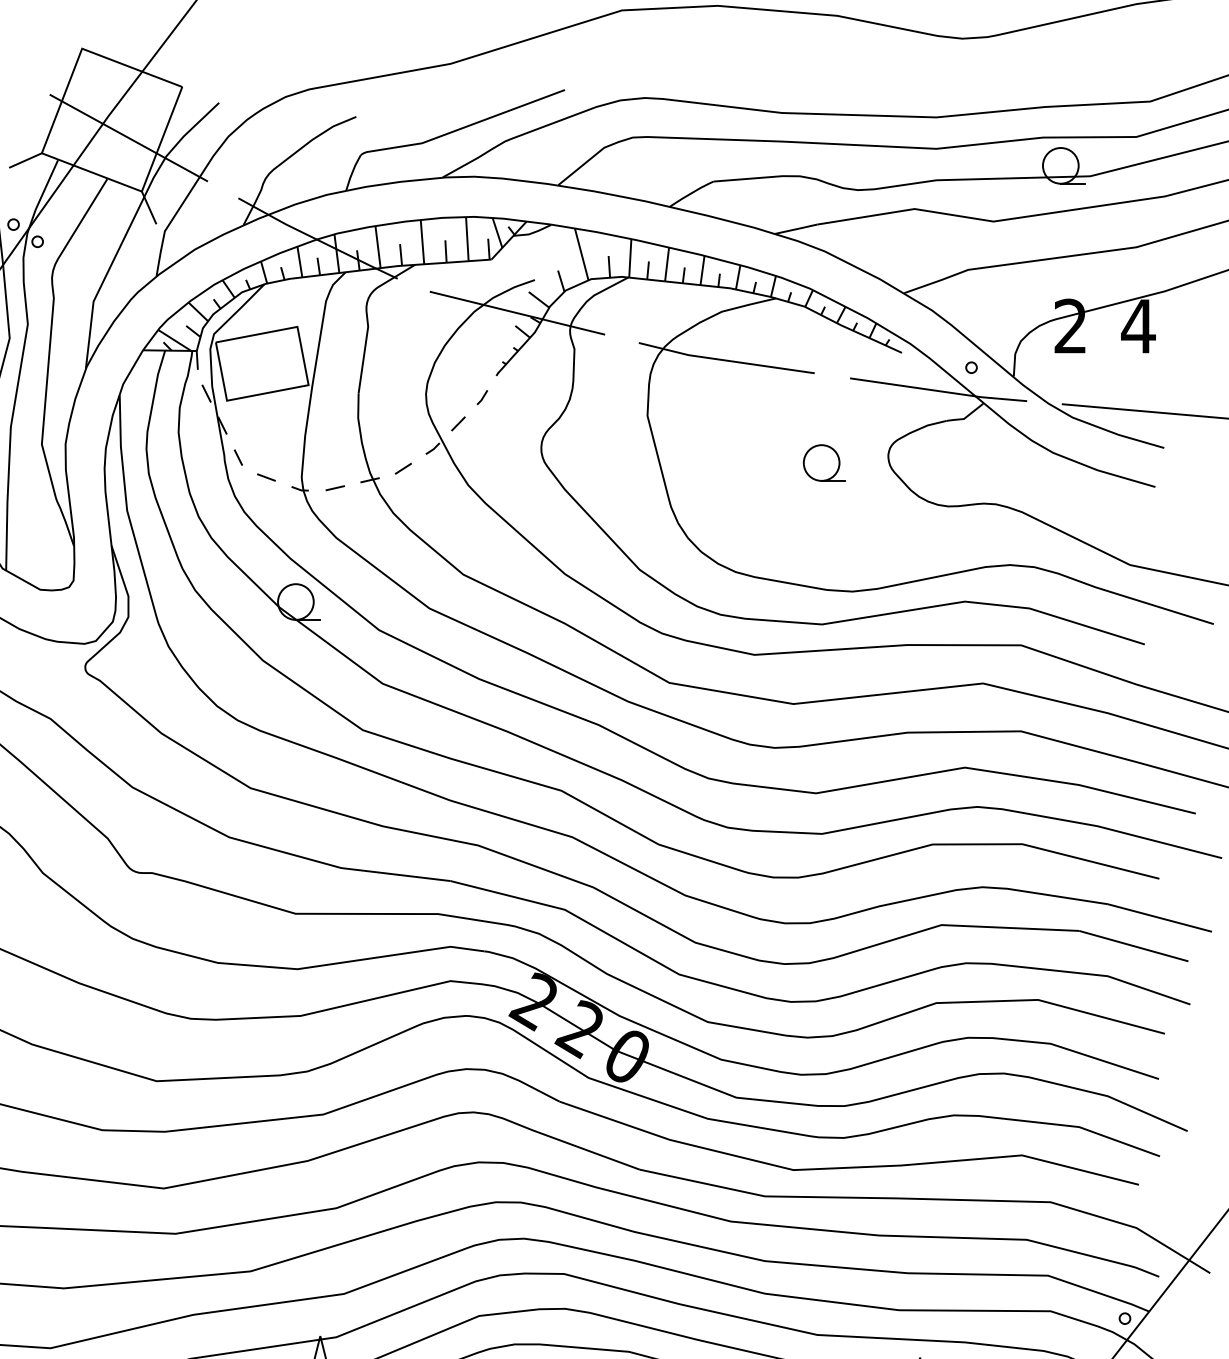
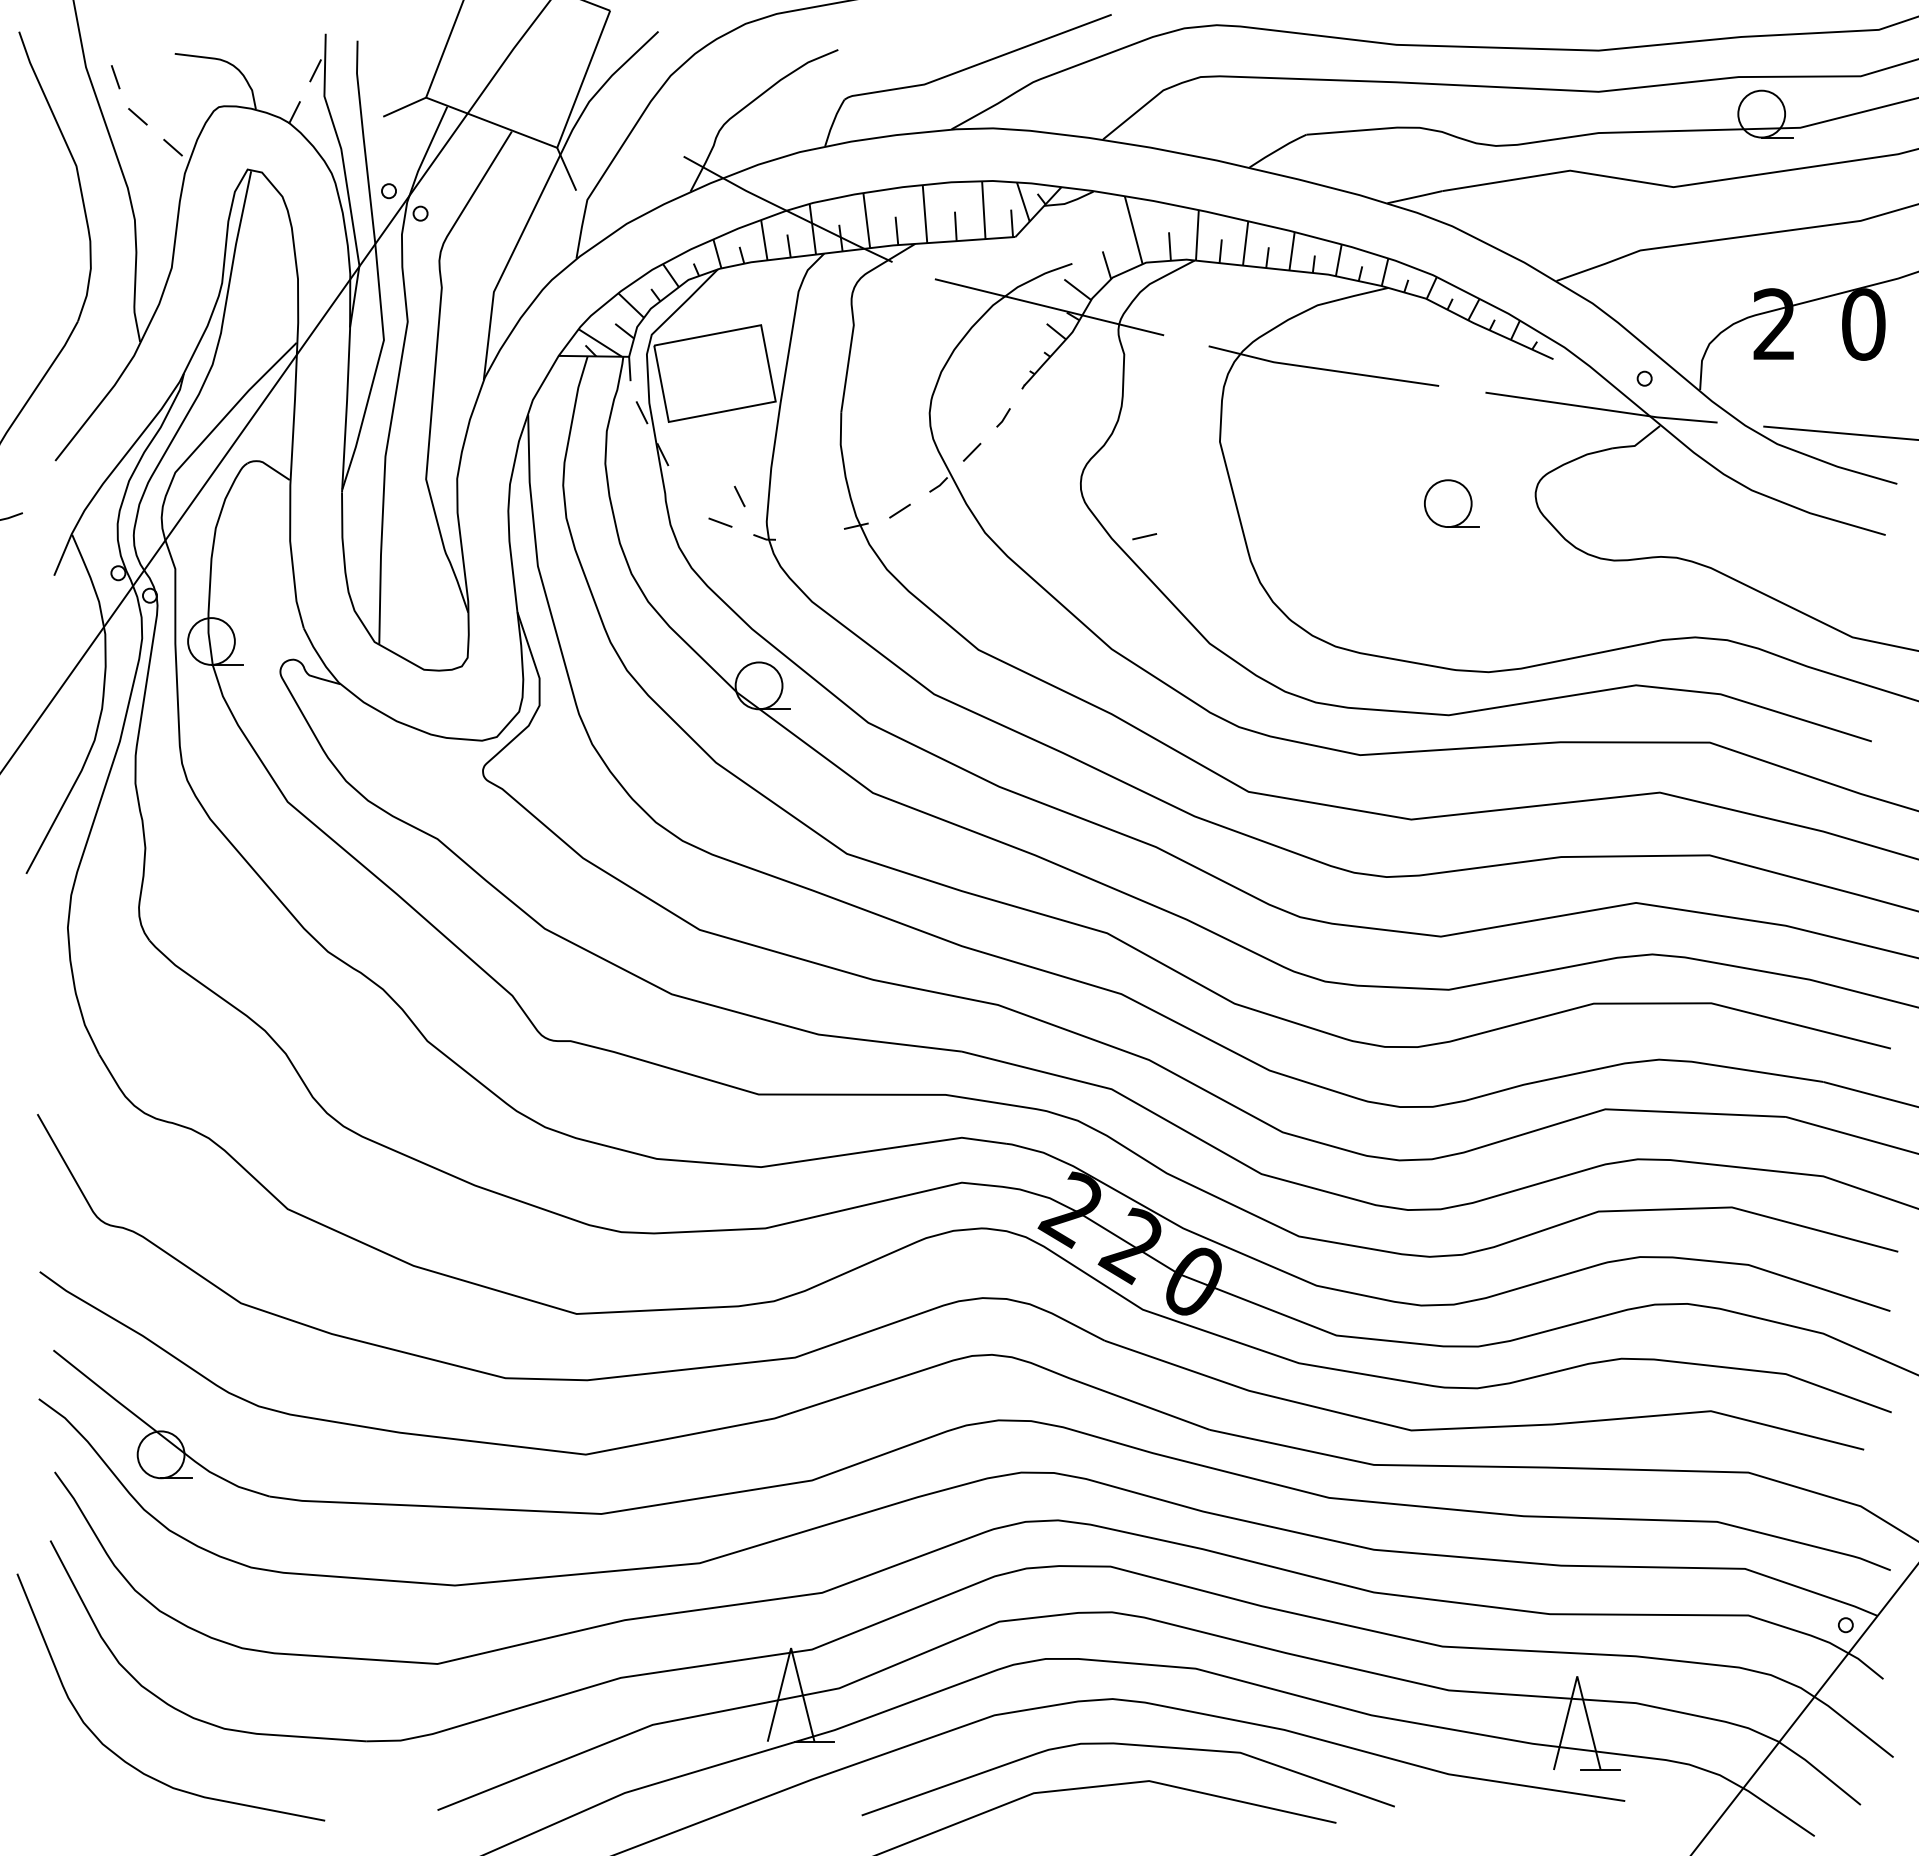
line: (128, 137) -> (539, 77), removed
text: (1138, 326) -> (1863, 324), 4 -> 0
line: (238, 457) -> (739, 496), moved
line: (335, 488) -> (1144, 536), moved

